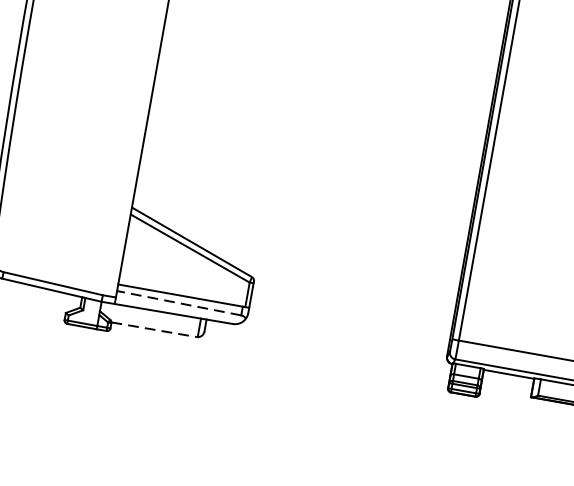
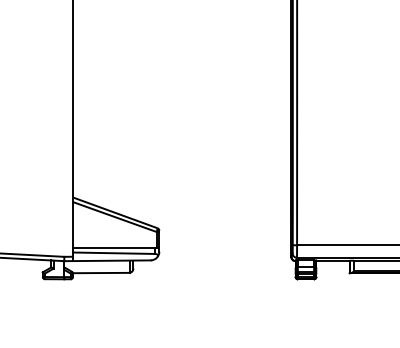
line: (178, 303) -> (113, 253), dashed -> solid
line: (154, 330) -> (101, 273), dashed -> solid

